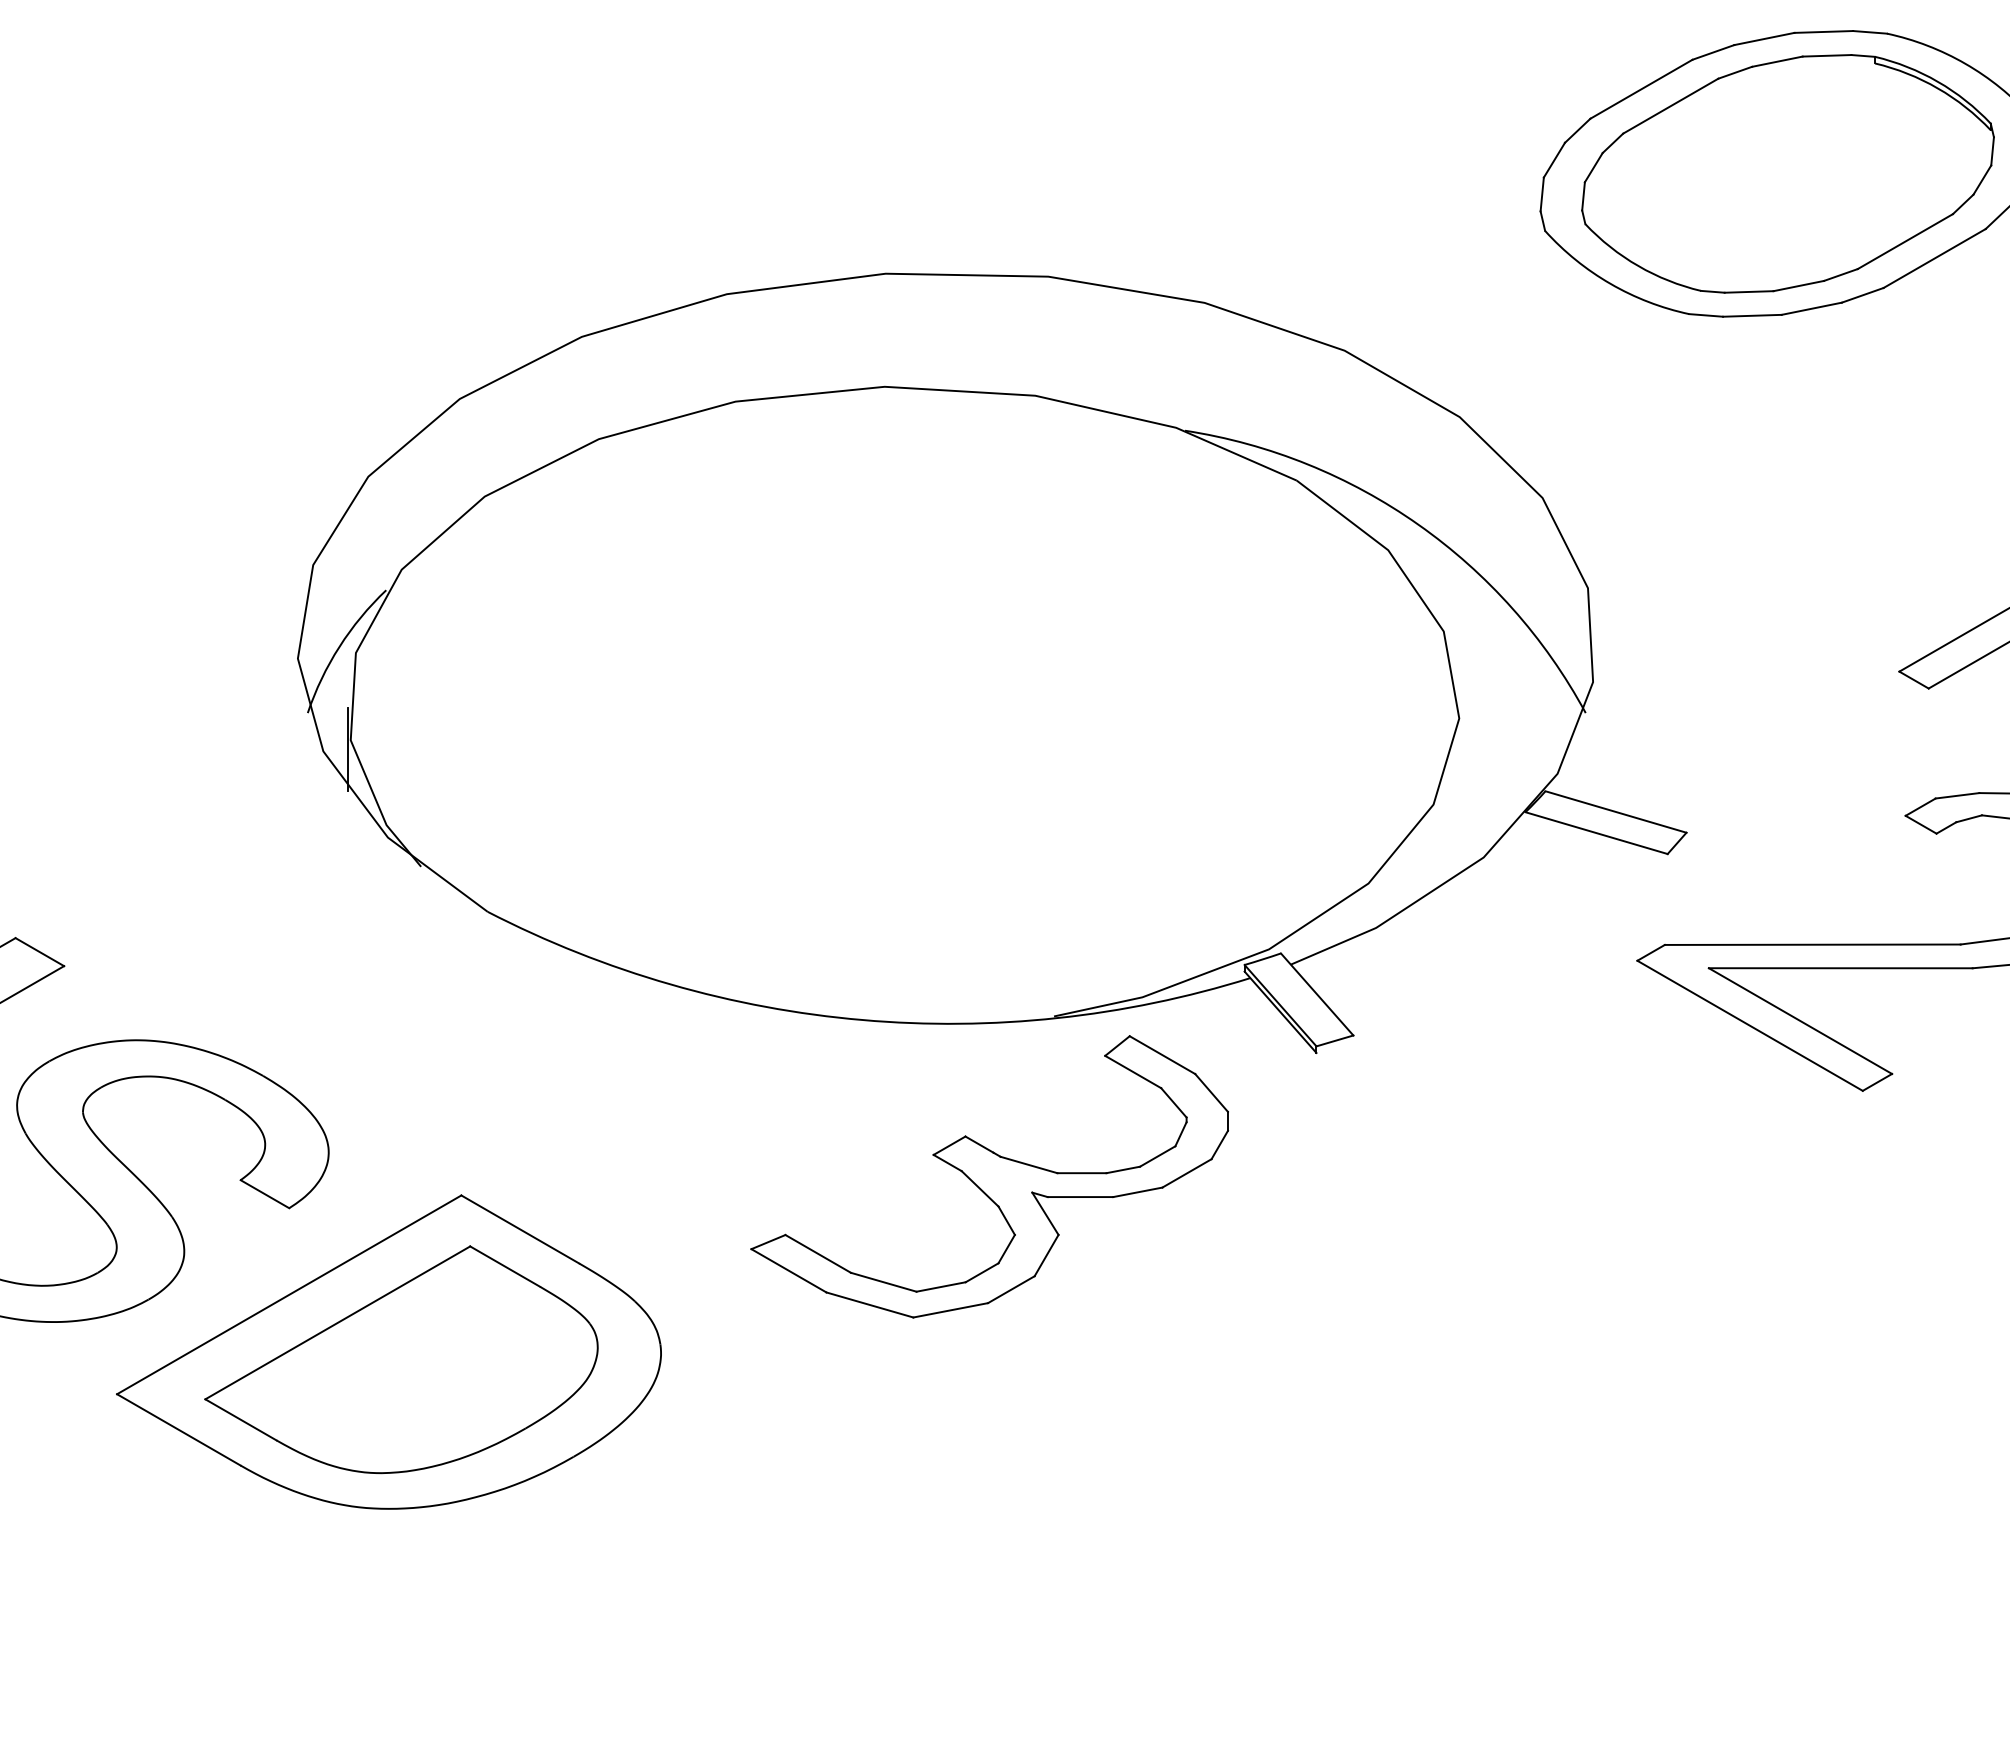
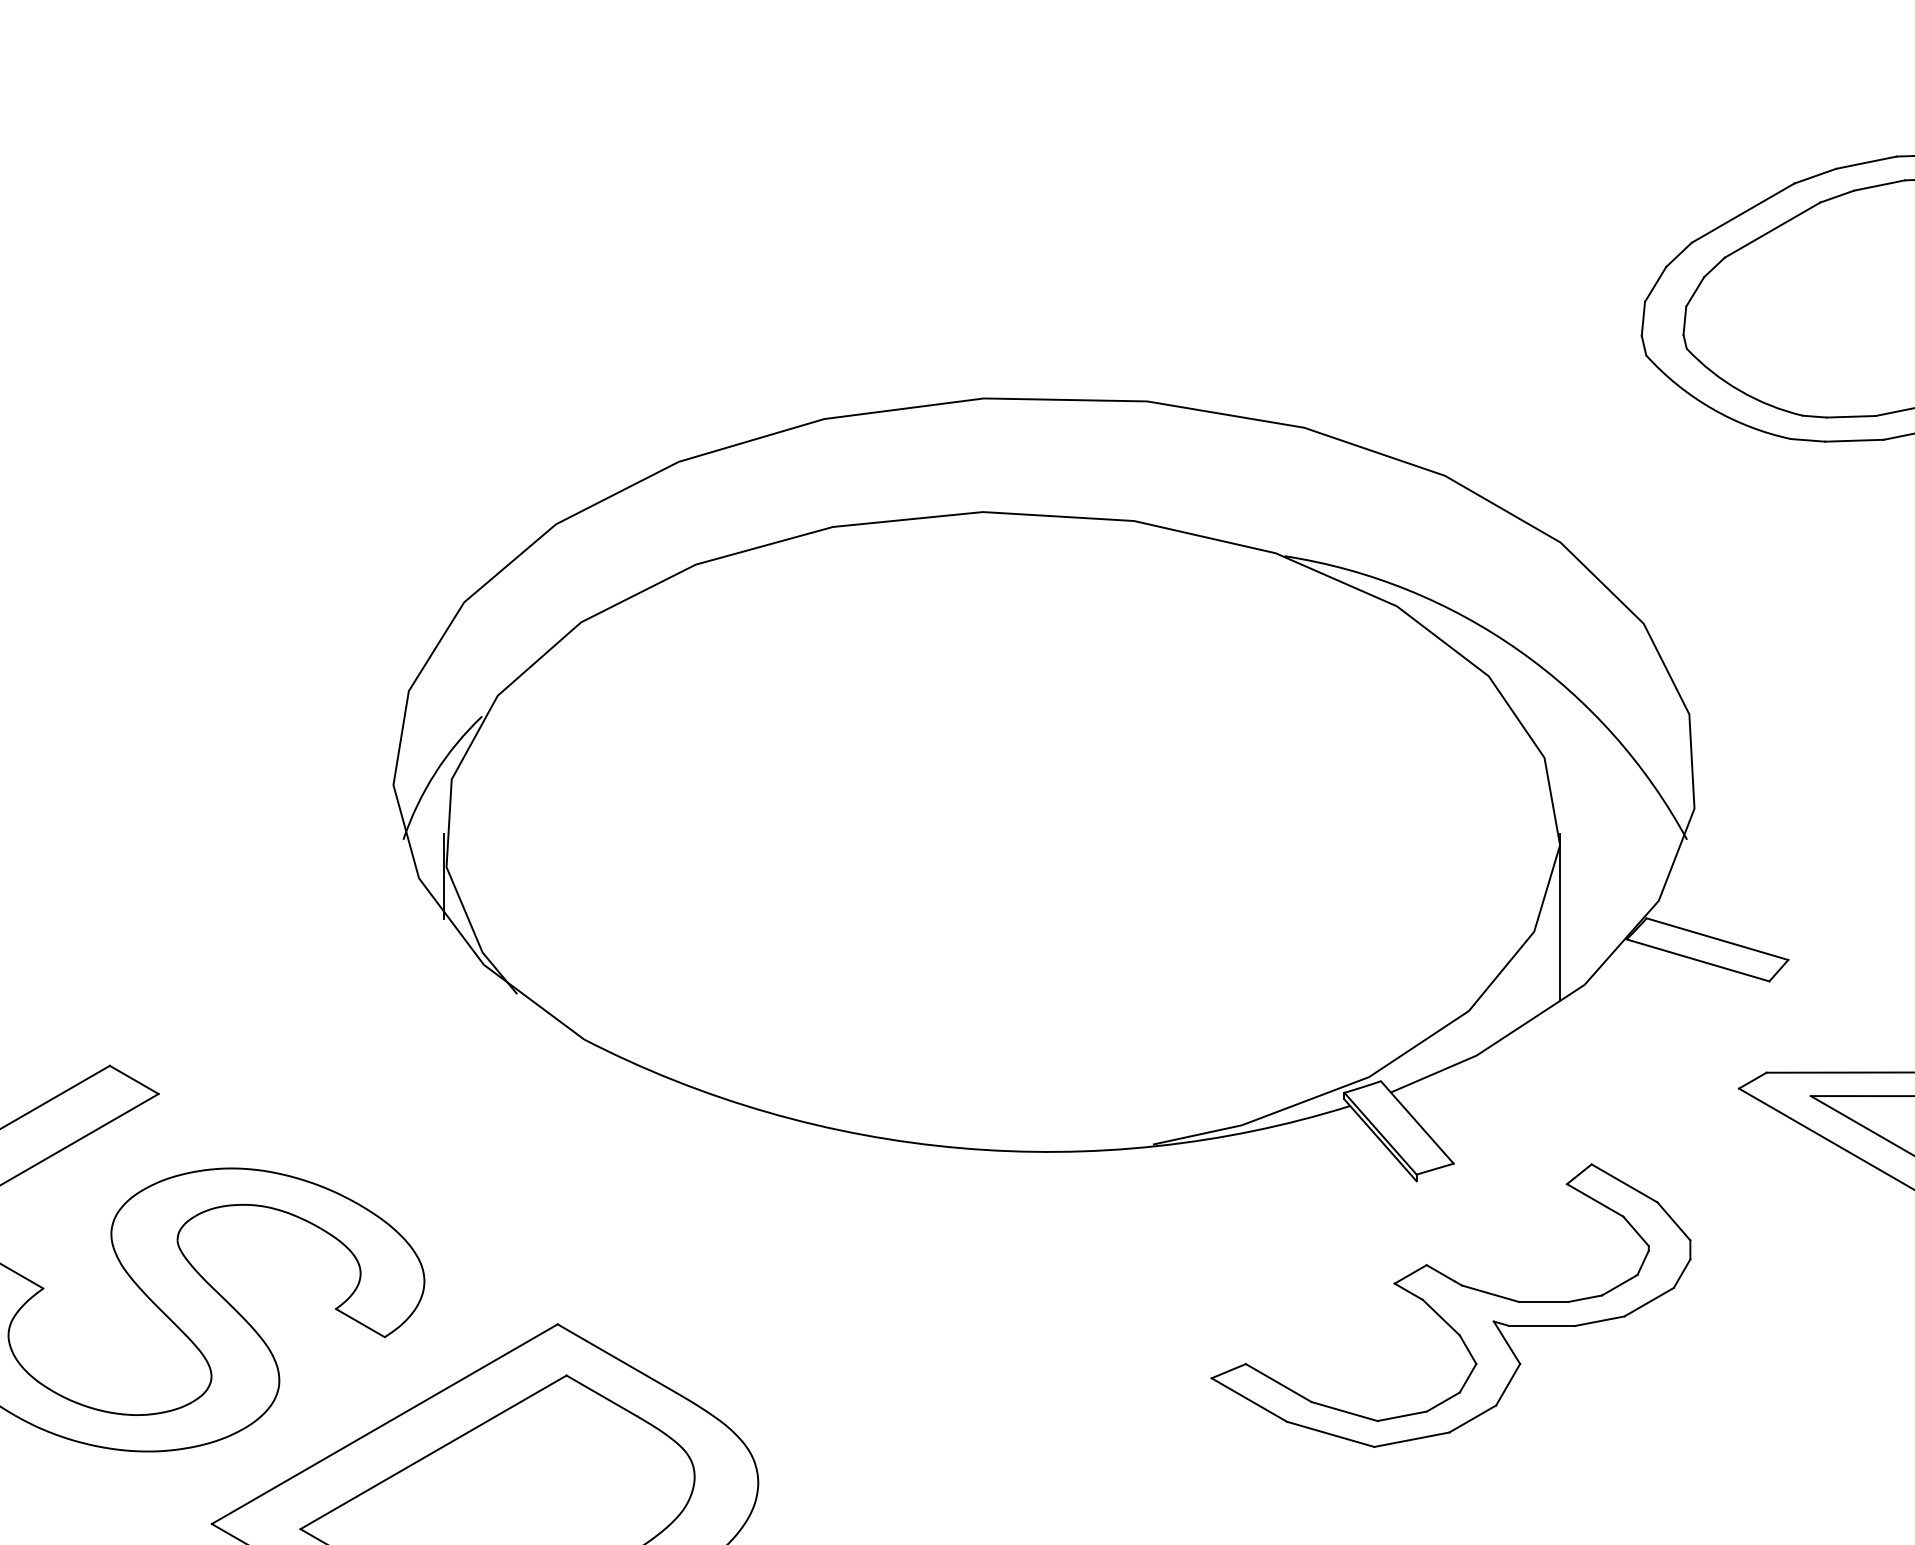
line: (1459, 790) -> (1560, 917), added
part: (989, 1176) -> (1450, 1305), moved

